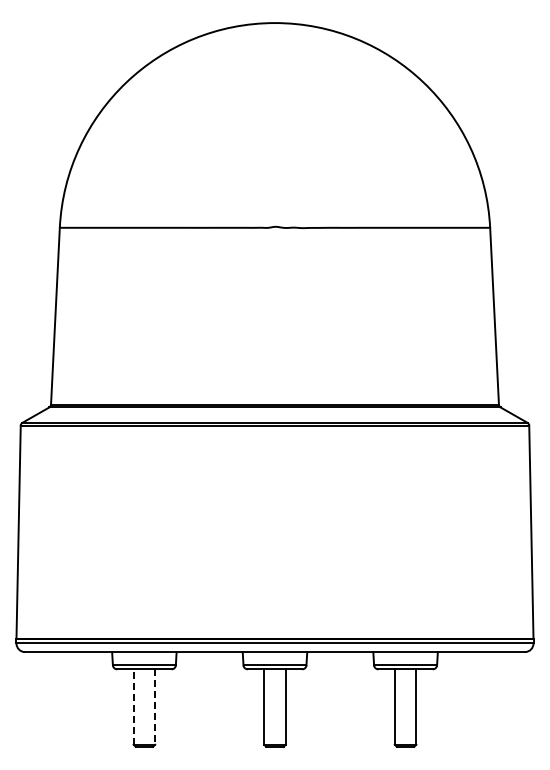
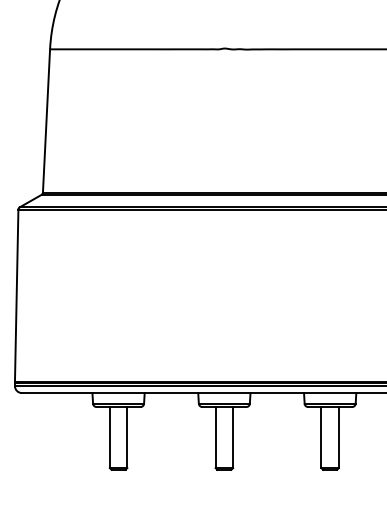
line: (133, 707) -> (109, 437), dashed -> solid
line: (155, 707) -> (127, 437), dashed -> solid

